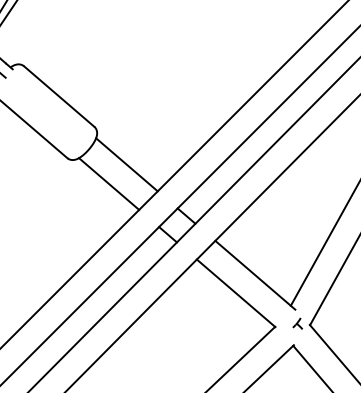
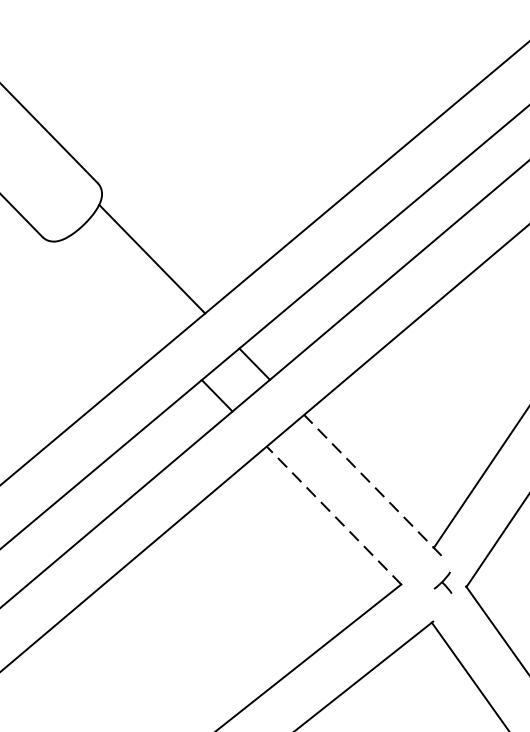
line: (109, 183) -> (116, 291), removed
line: (255, 275) -> (373, 485), solid -> dashed
line: (236, 293) -> (334, 516), solid -> dashed

